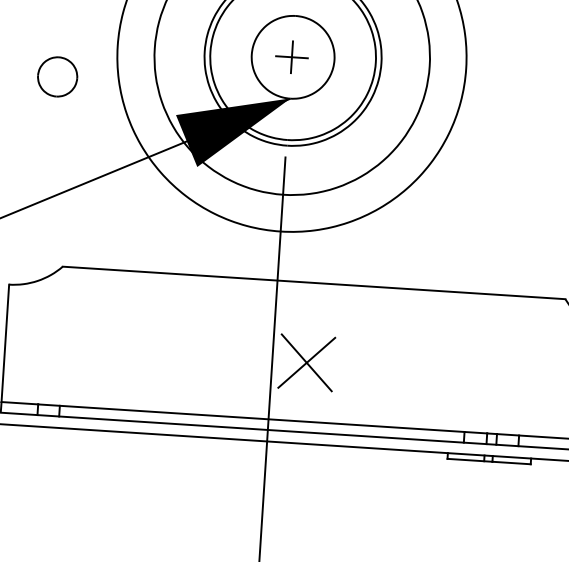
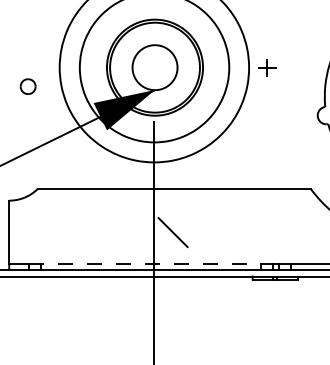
part: (292, 56) -> (267, 67), moved
part: (56, 76) -> (27, 86), size x0.7
line: (305, 362) -> (172, 232), removed
line: (263, 418) -> (151, 264), solid -> dashed

